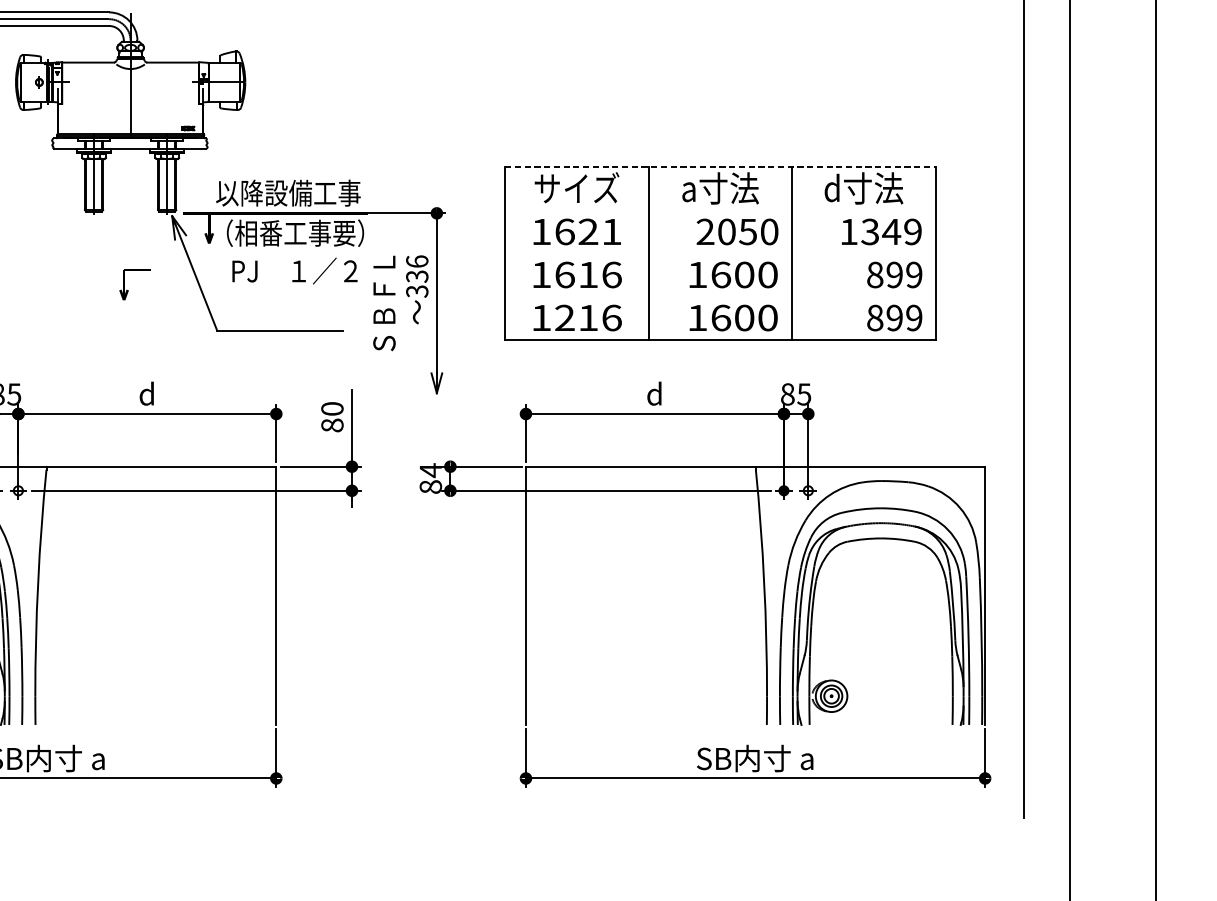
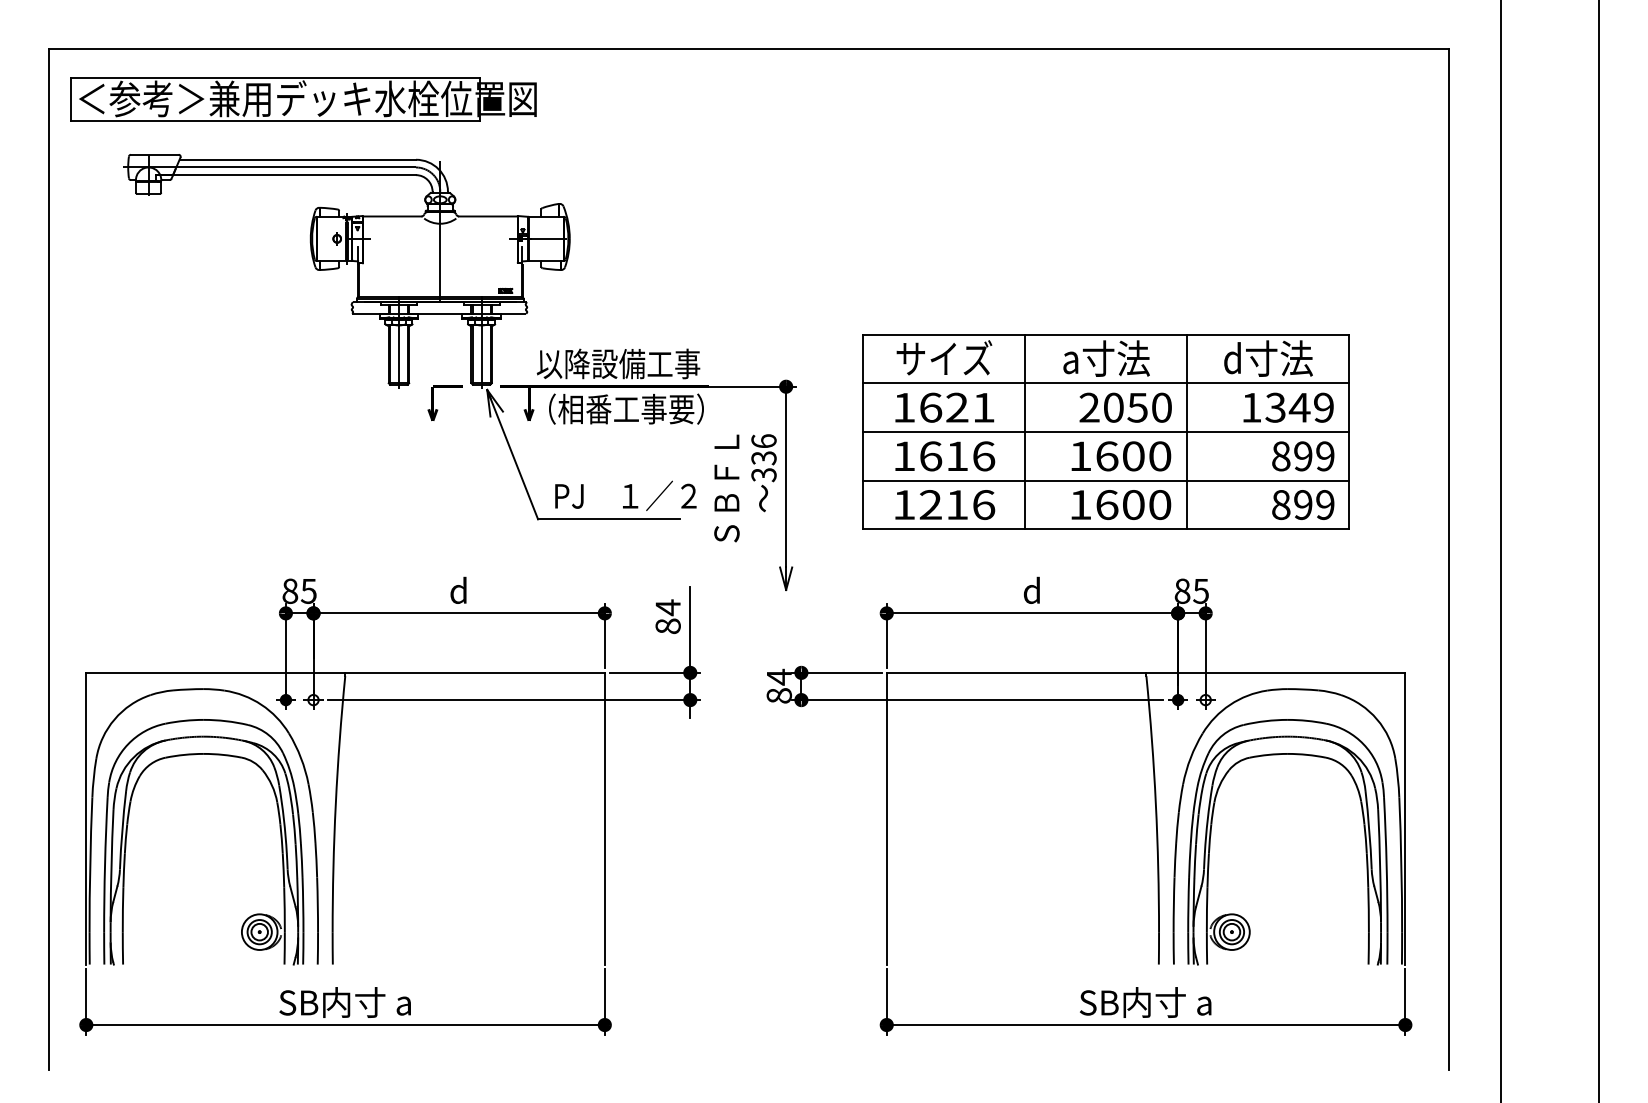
line: (720, 167) -> (1106, 334), dashed -> solid
line: (720, 210) -> (1106, 383), added
line: (720, 253) -> (1106, 432), added
text: (294, 270) -> (625, 495), moved
part: (128, 290) -> (437, 409), moved
line: (720, 296) -> (1106, 480), added
text: (331, 408) -> (667, 607), 80 -> 84

